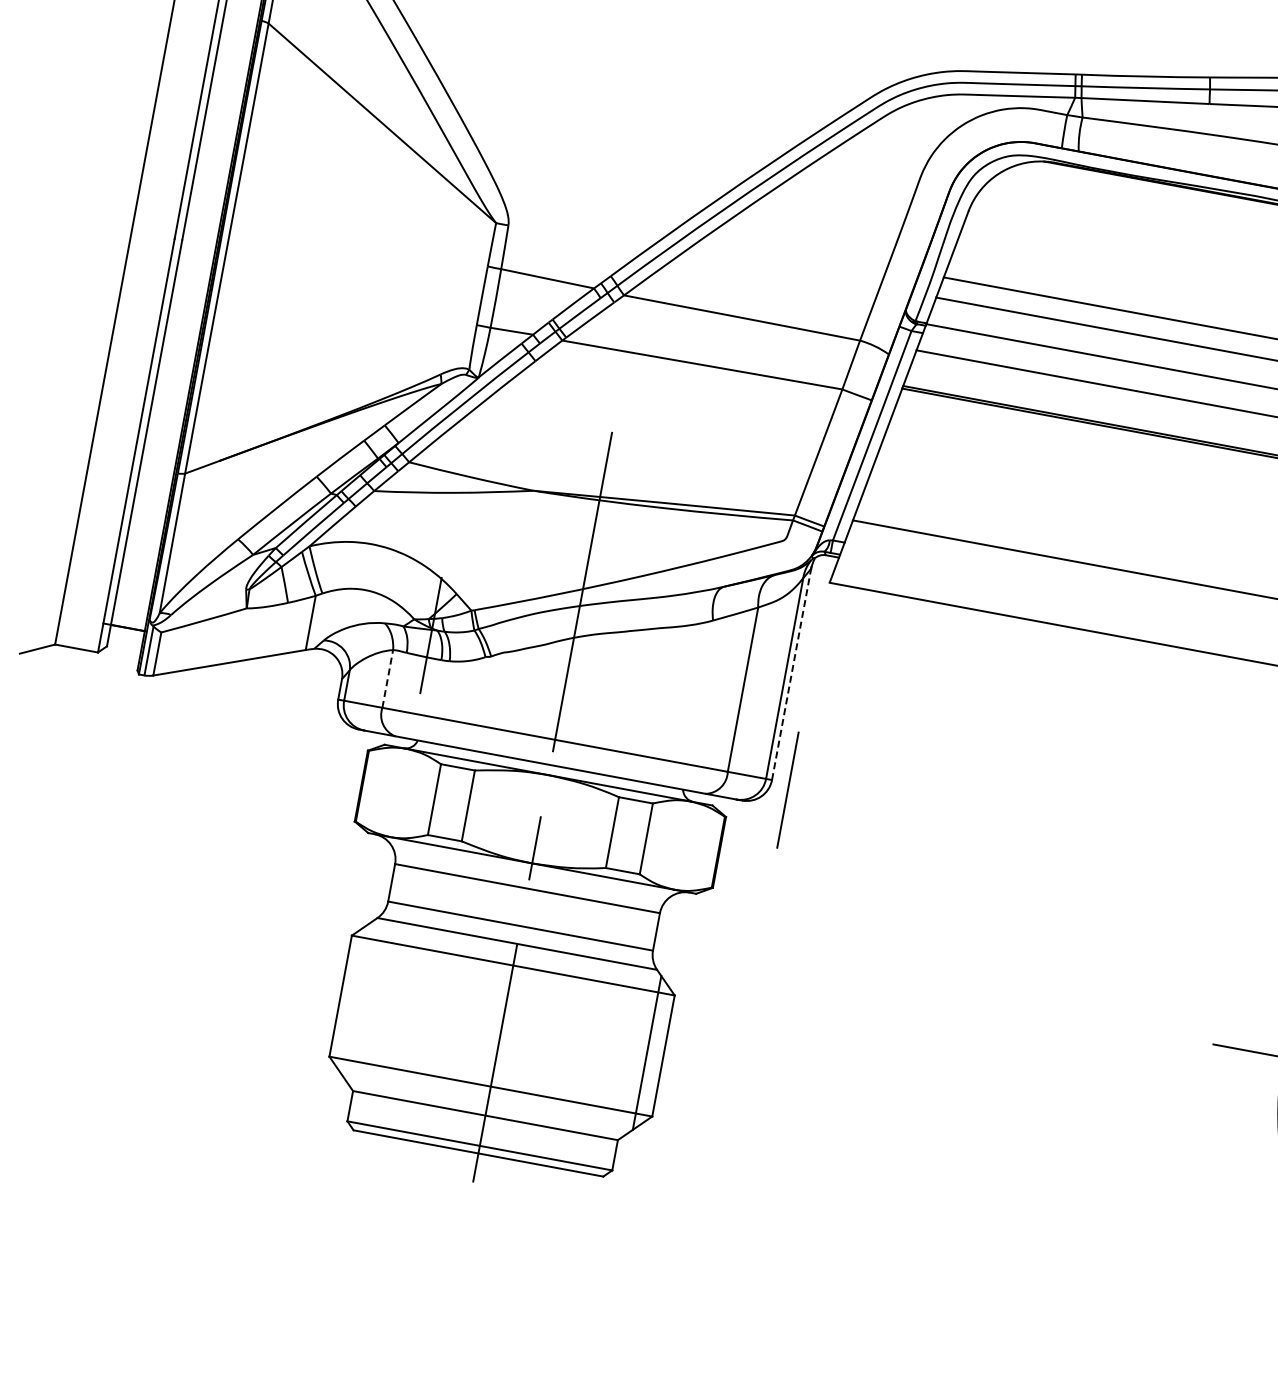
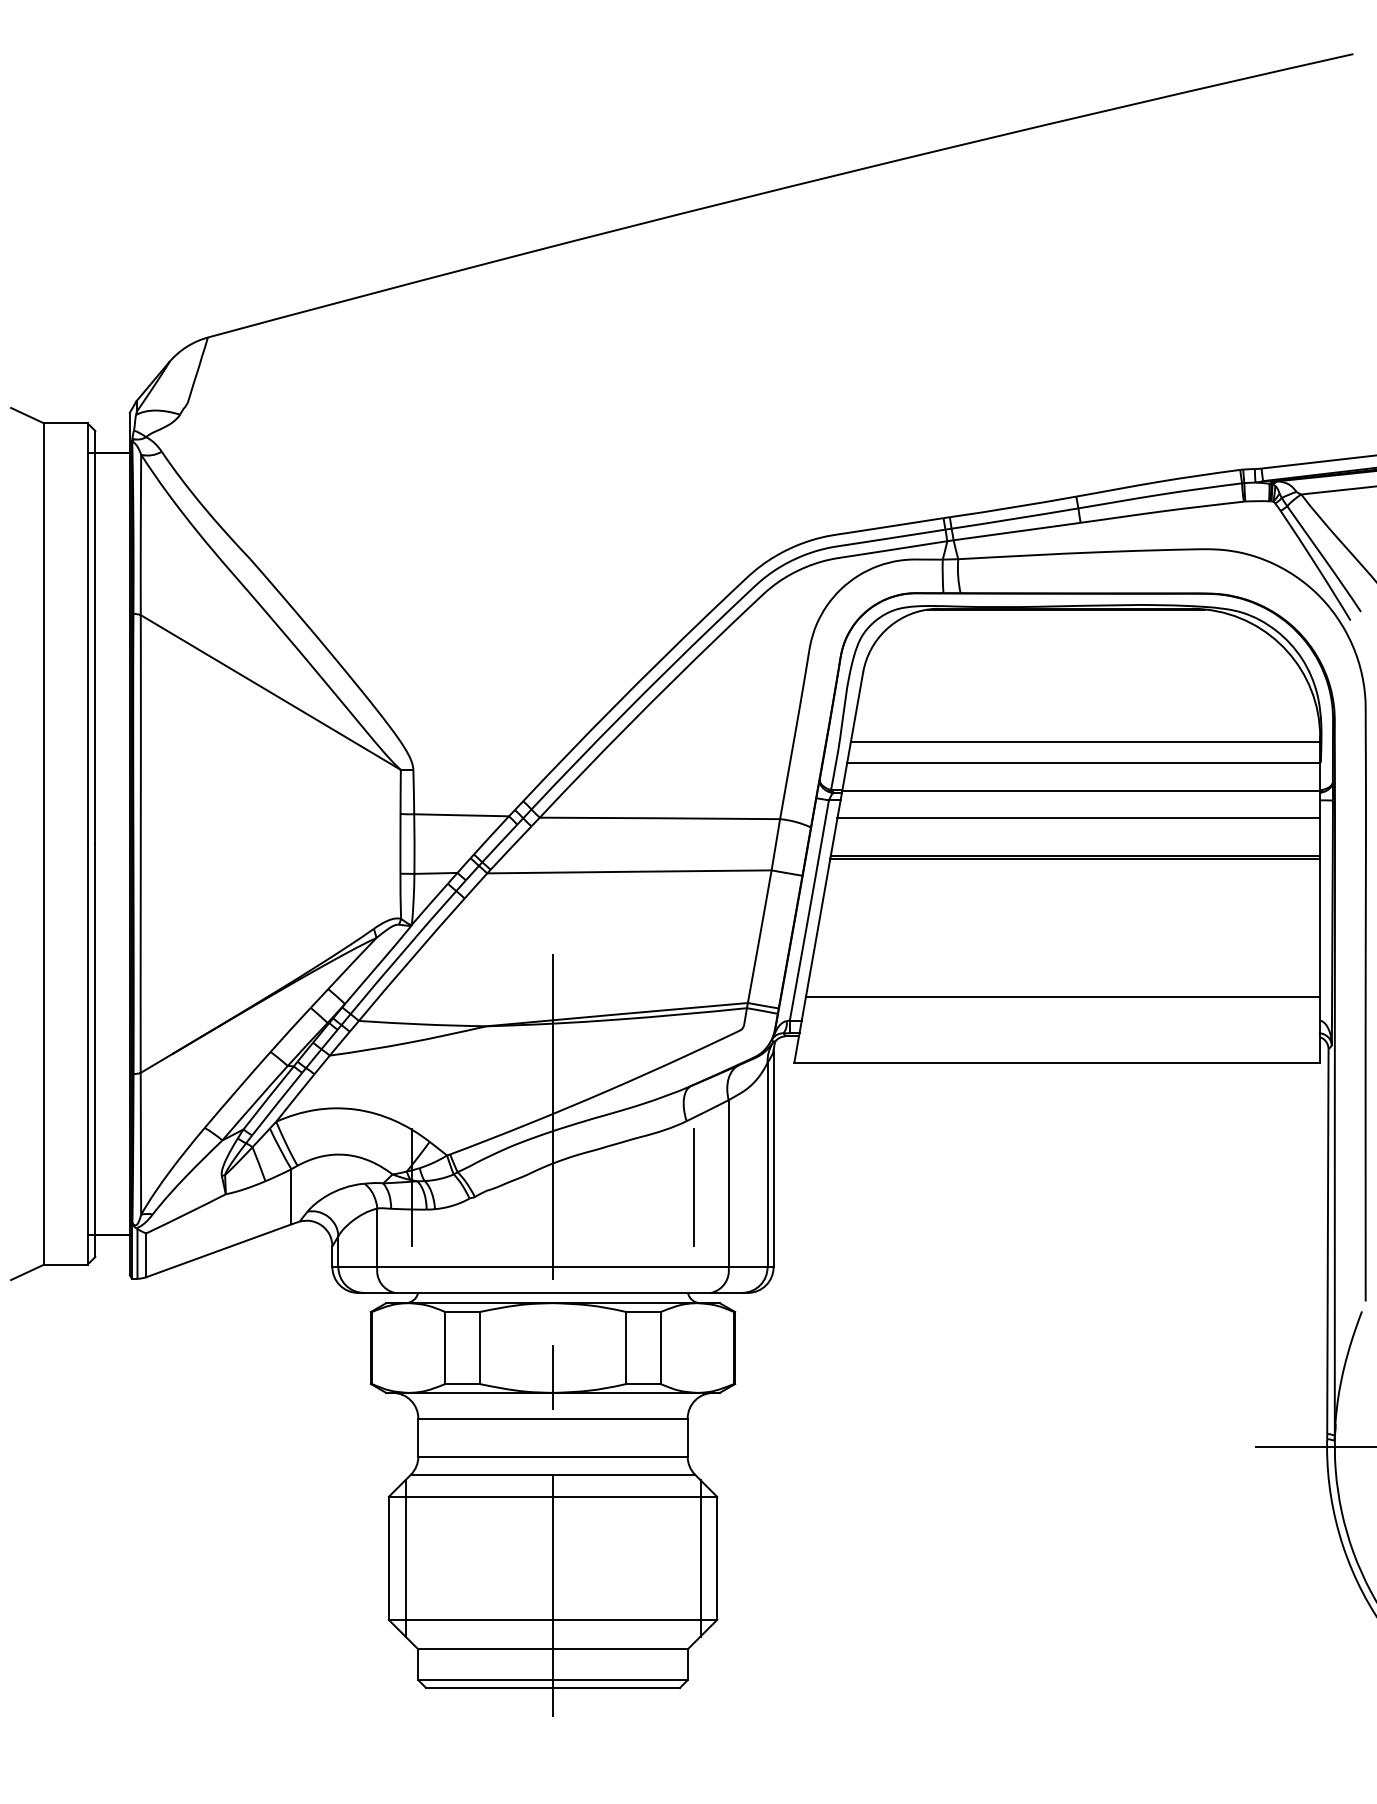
line: (791, 674) -> (773, 1159), dashed -> solid
line: (387, 678) -> (377, 1237), dashed -> solid
line: (787, 790) -> (693, 1187), moved
line: (357, 999) -> (405, 1558), added

